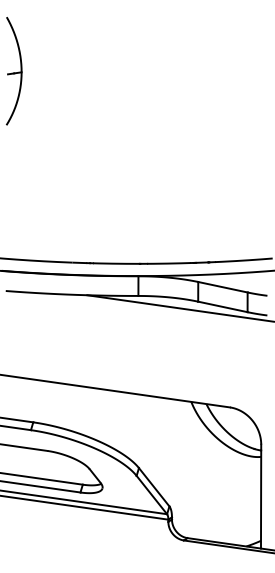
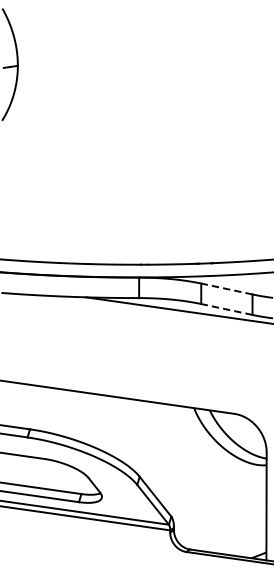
line: (222, 287) -> (226, 289), solid -> dashed
line: (222, 306) -> (226, 309), solid -> dashed

